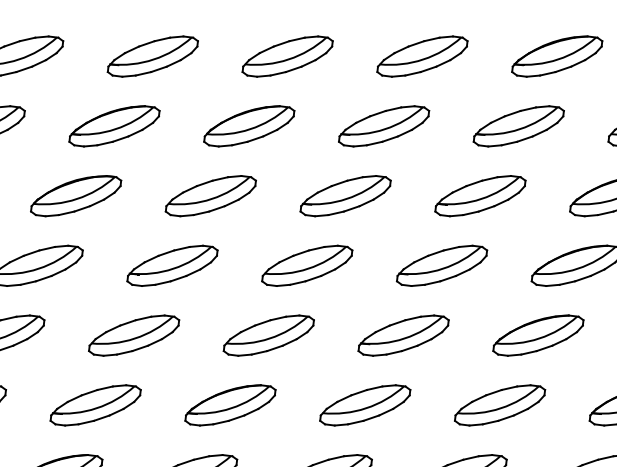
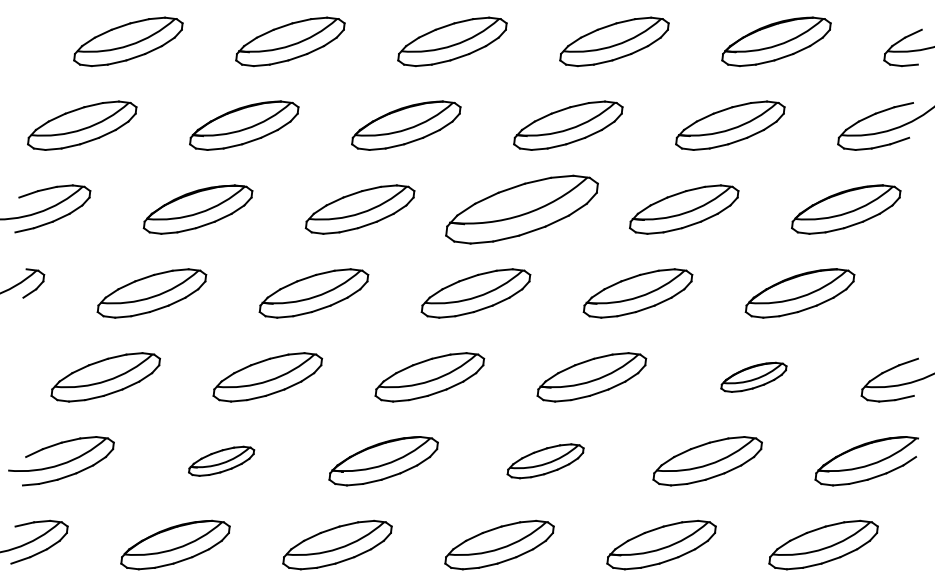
part: (345, 196) -> (522, 209), size x1.4
part: (538, 335) -> (753, 377), size x0.6
part: (95, 405) -> (221, 461), size x0.6
part: (365, 405) -> (545, 461), size x0.7

